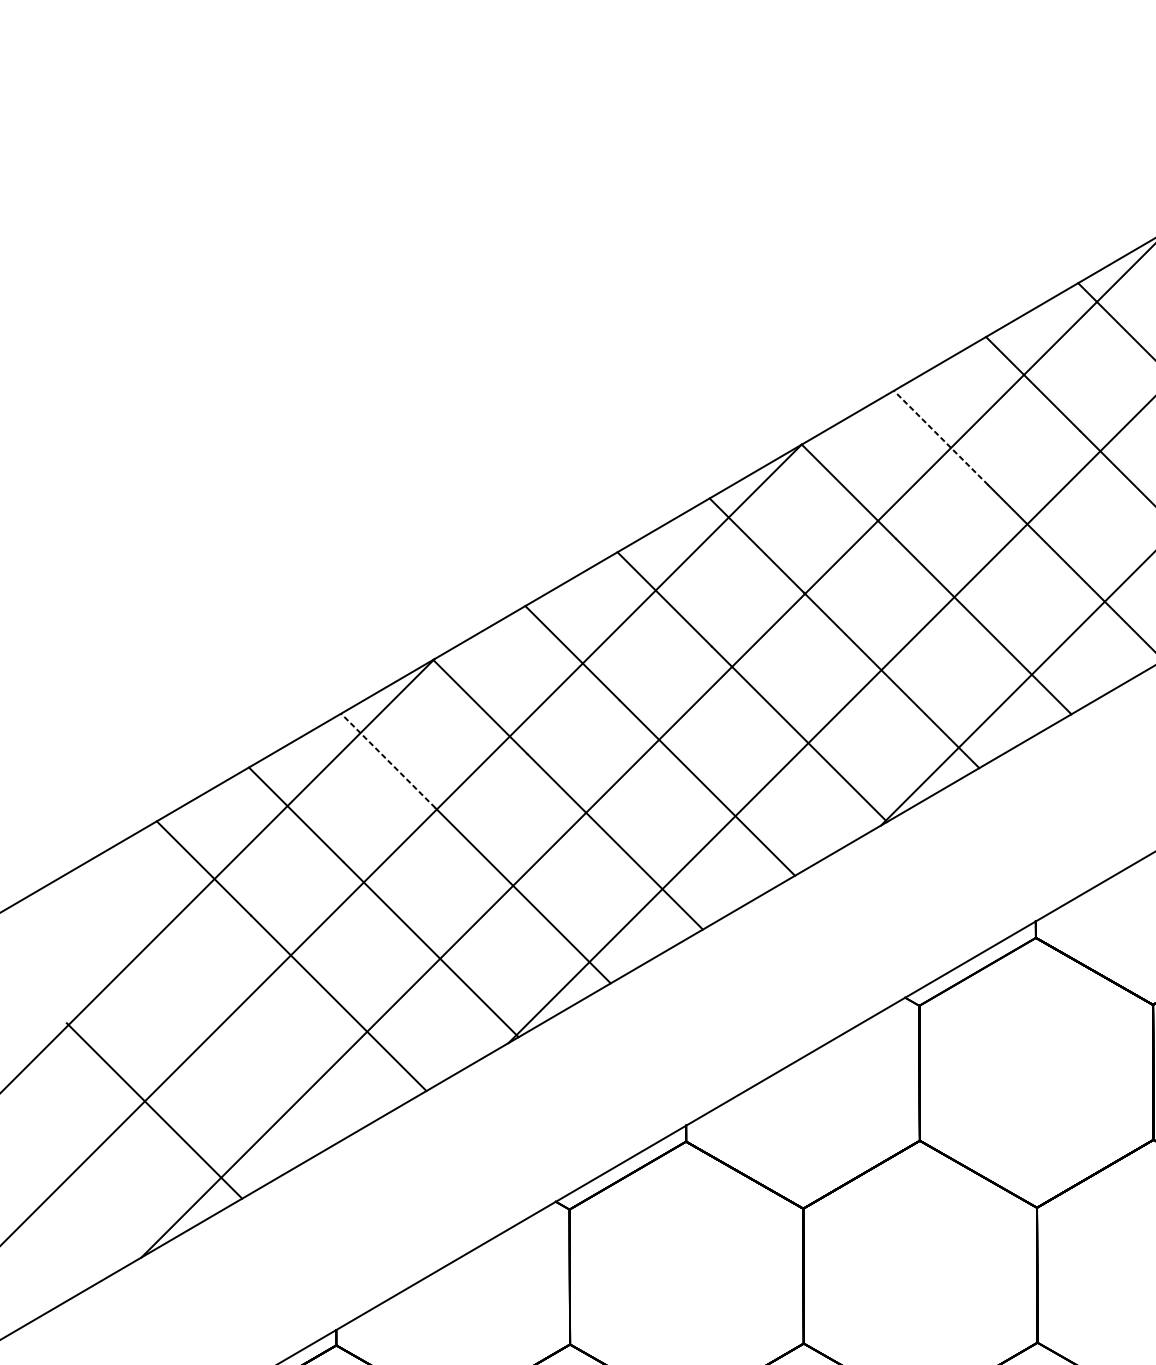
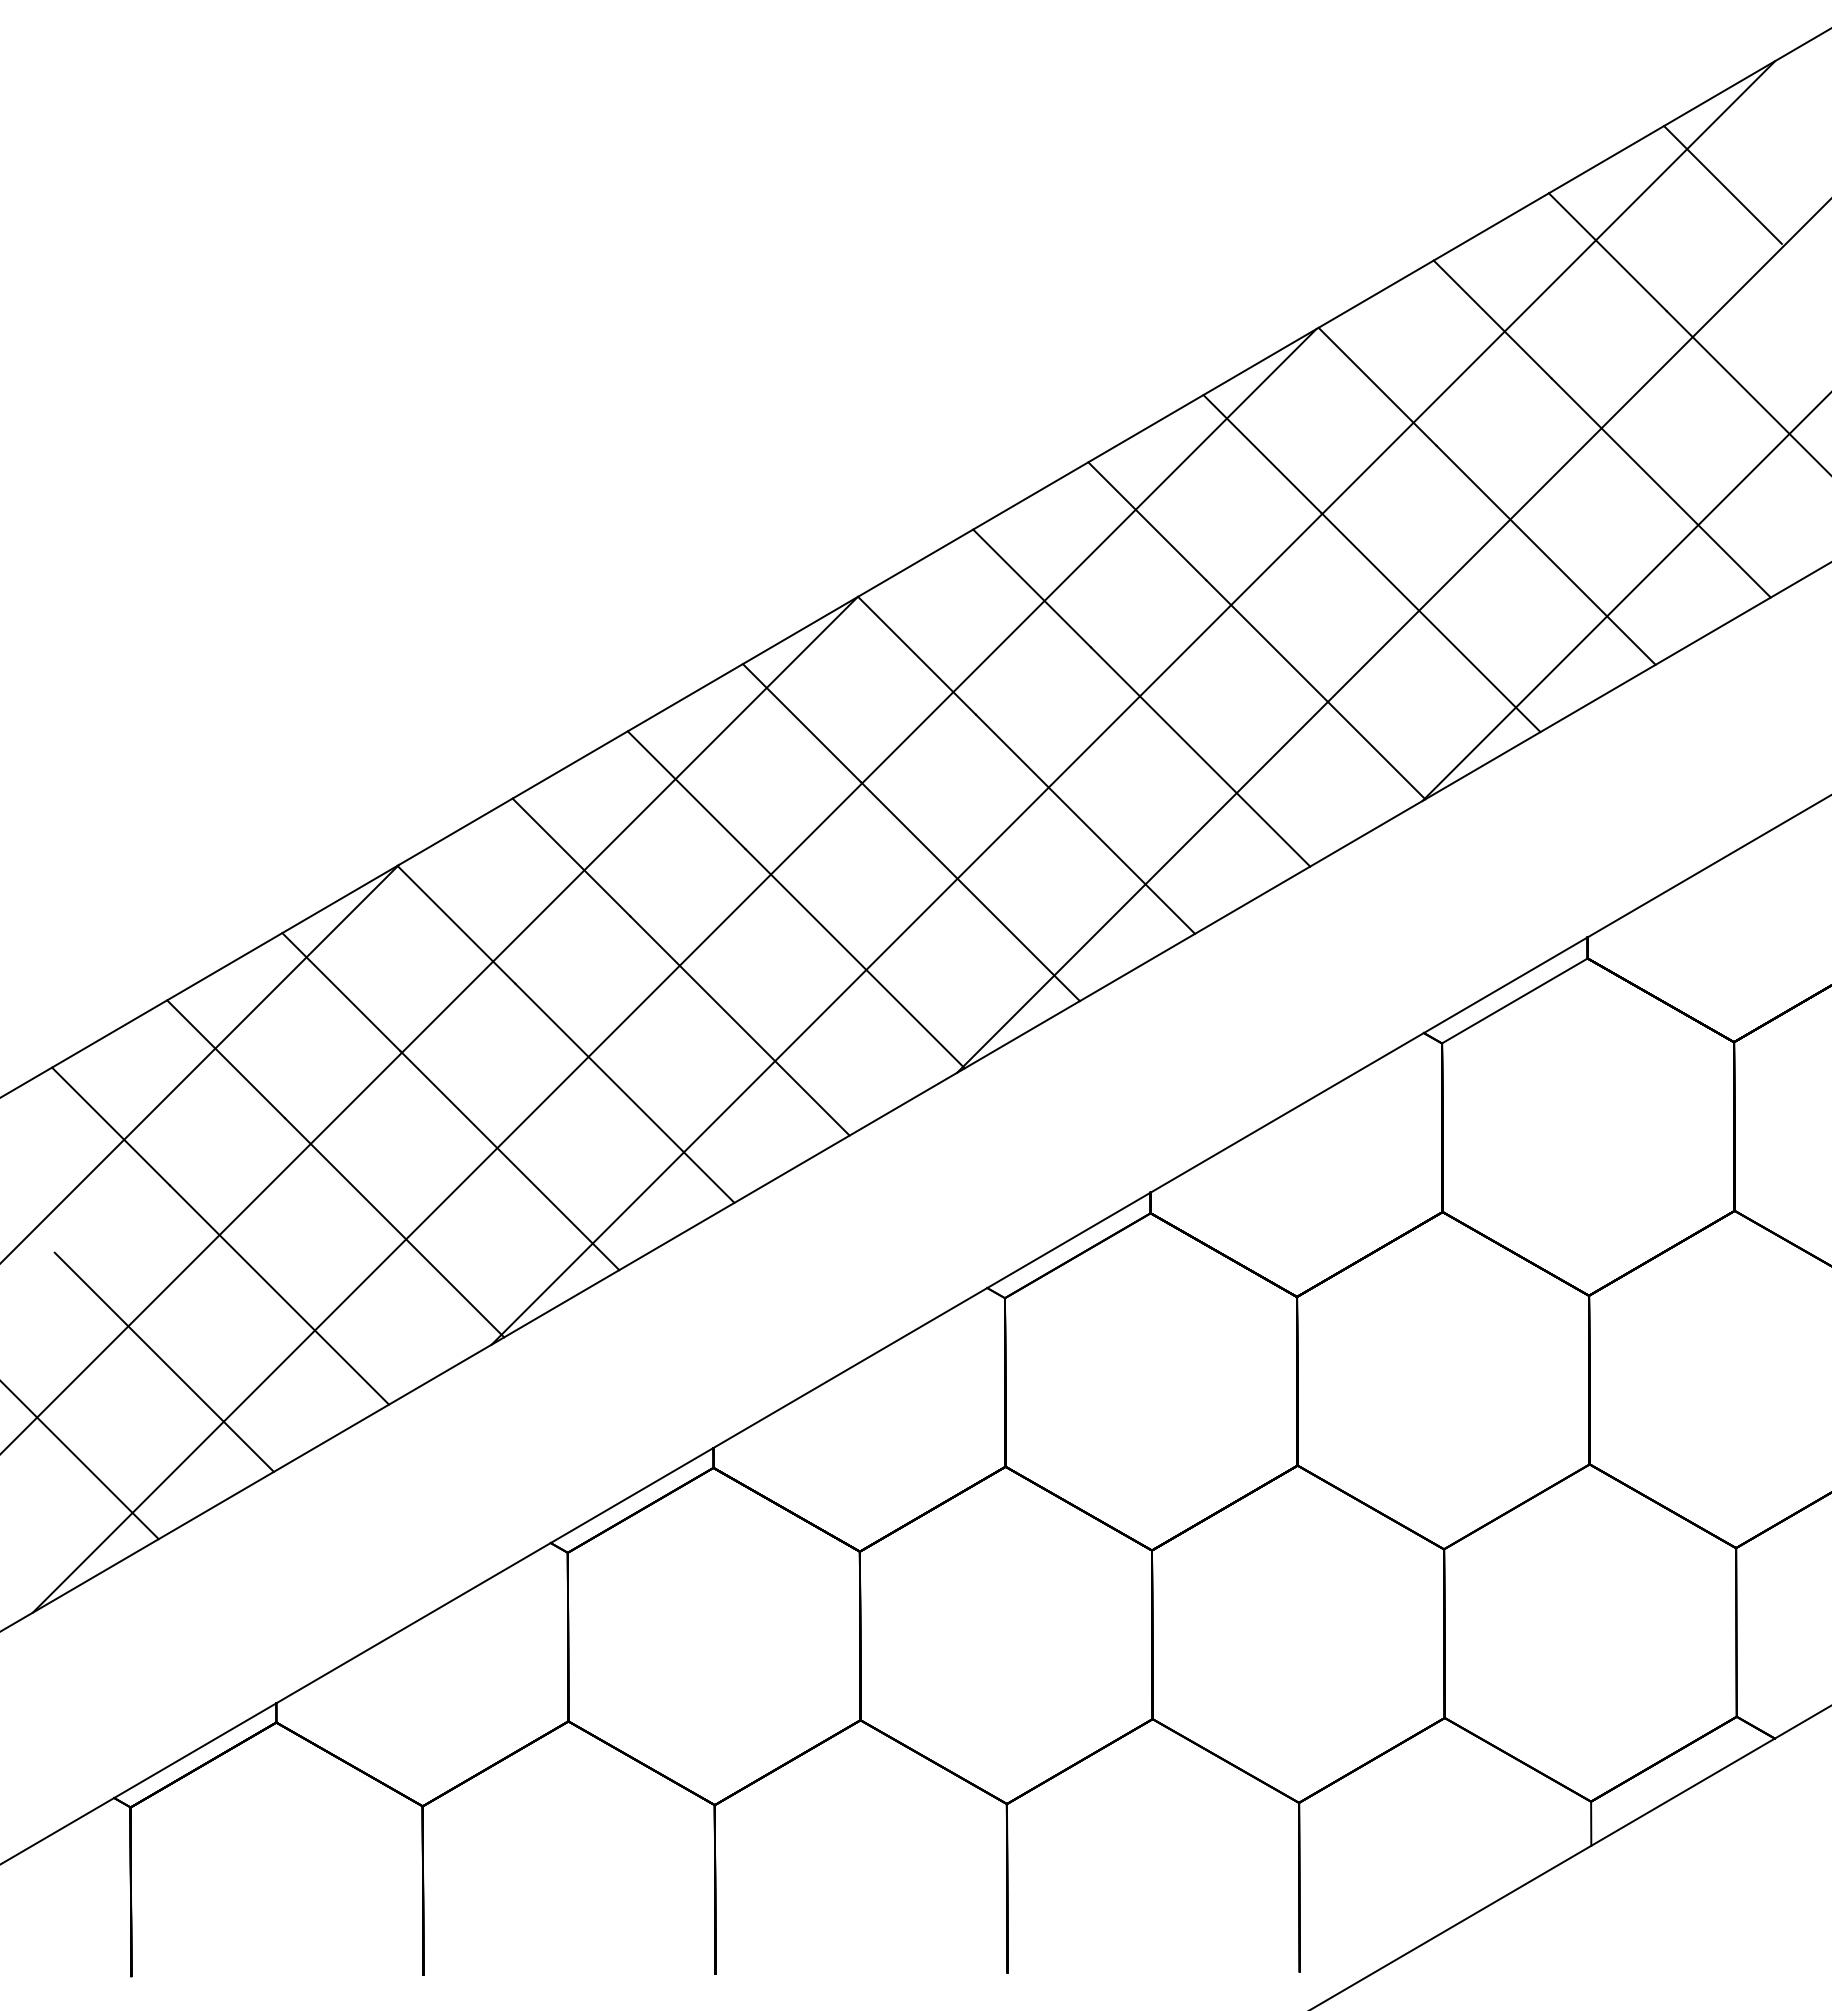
line: (940, 437) -> (1031, 588), dashed -> solid
line: (387, 760) -> (340, 991), dashed -> solid
line: (246, 1056) -> (163, 1361), added

